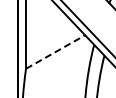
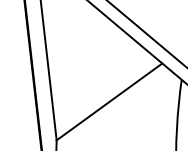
line: (55, 52) -> (109, 102), dashed -> solid

